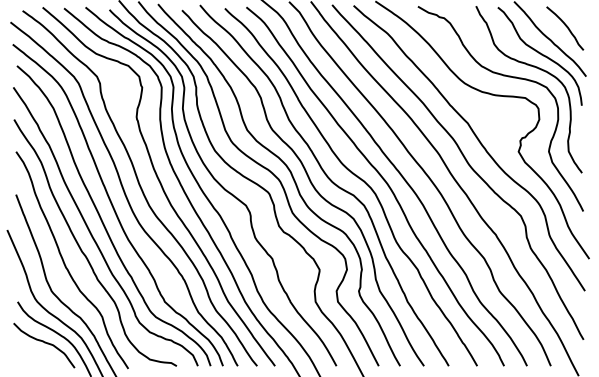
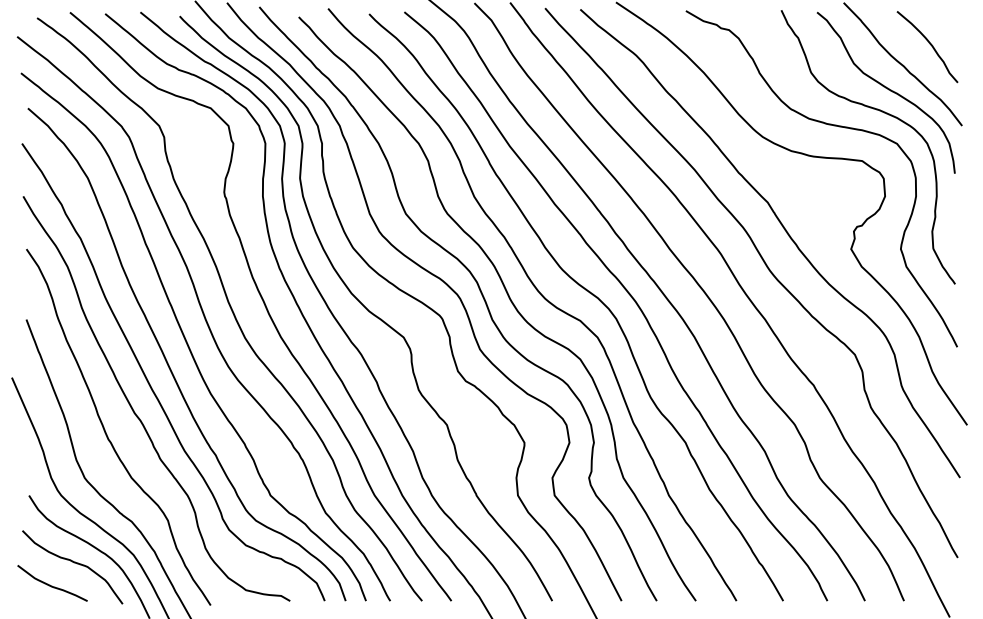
curve: (30, 355) -> (50, 583), added

